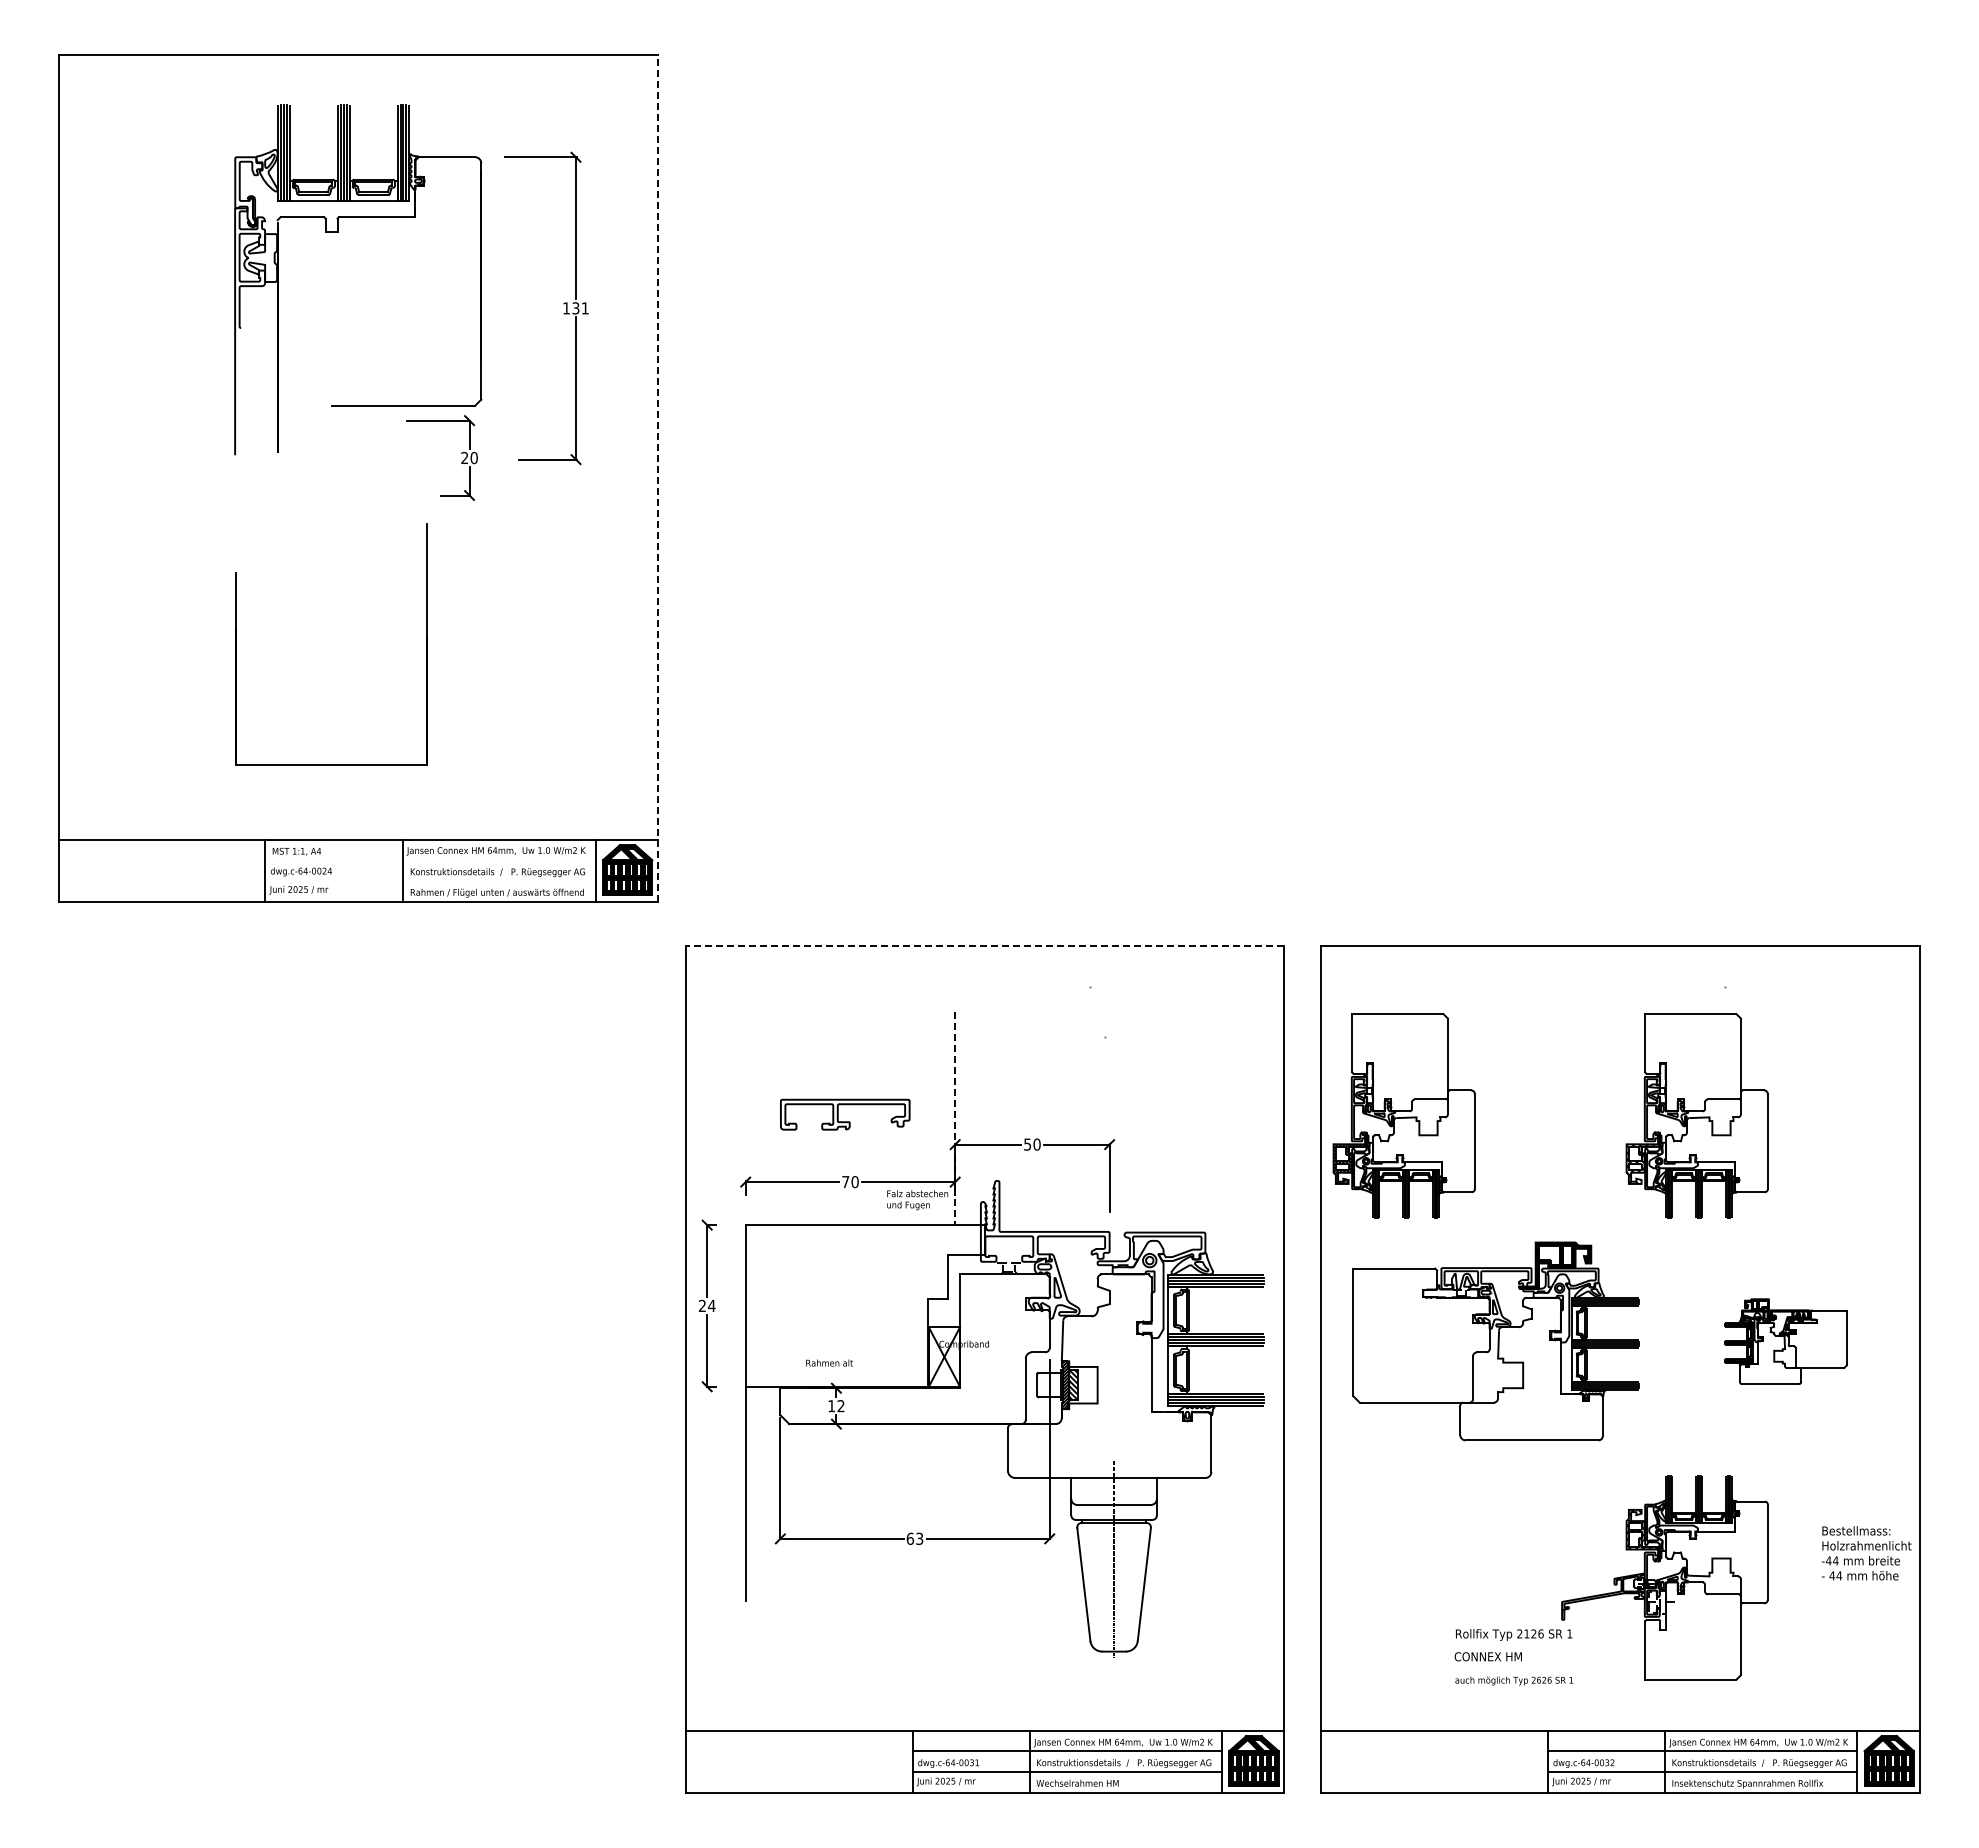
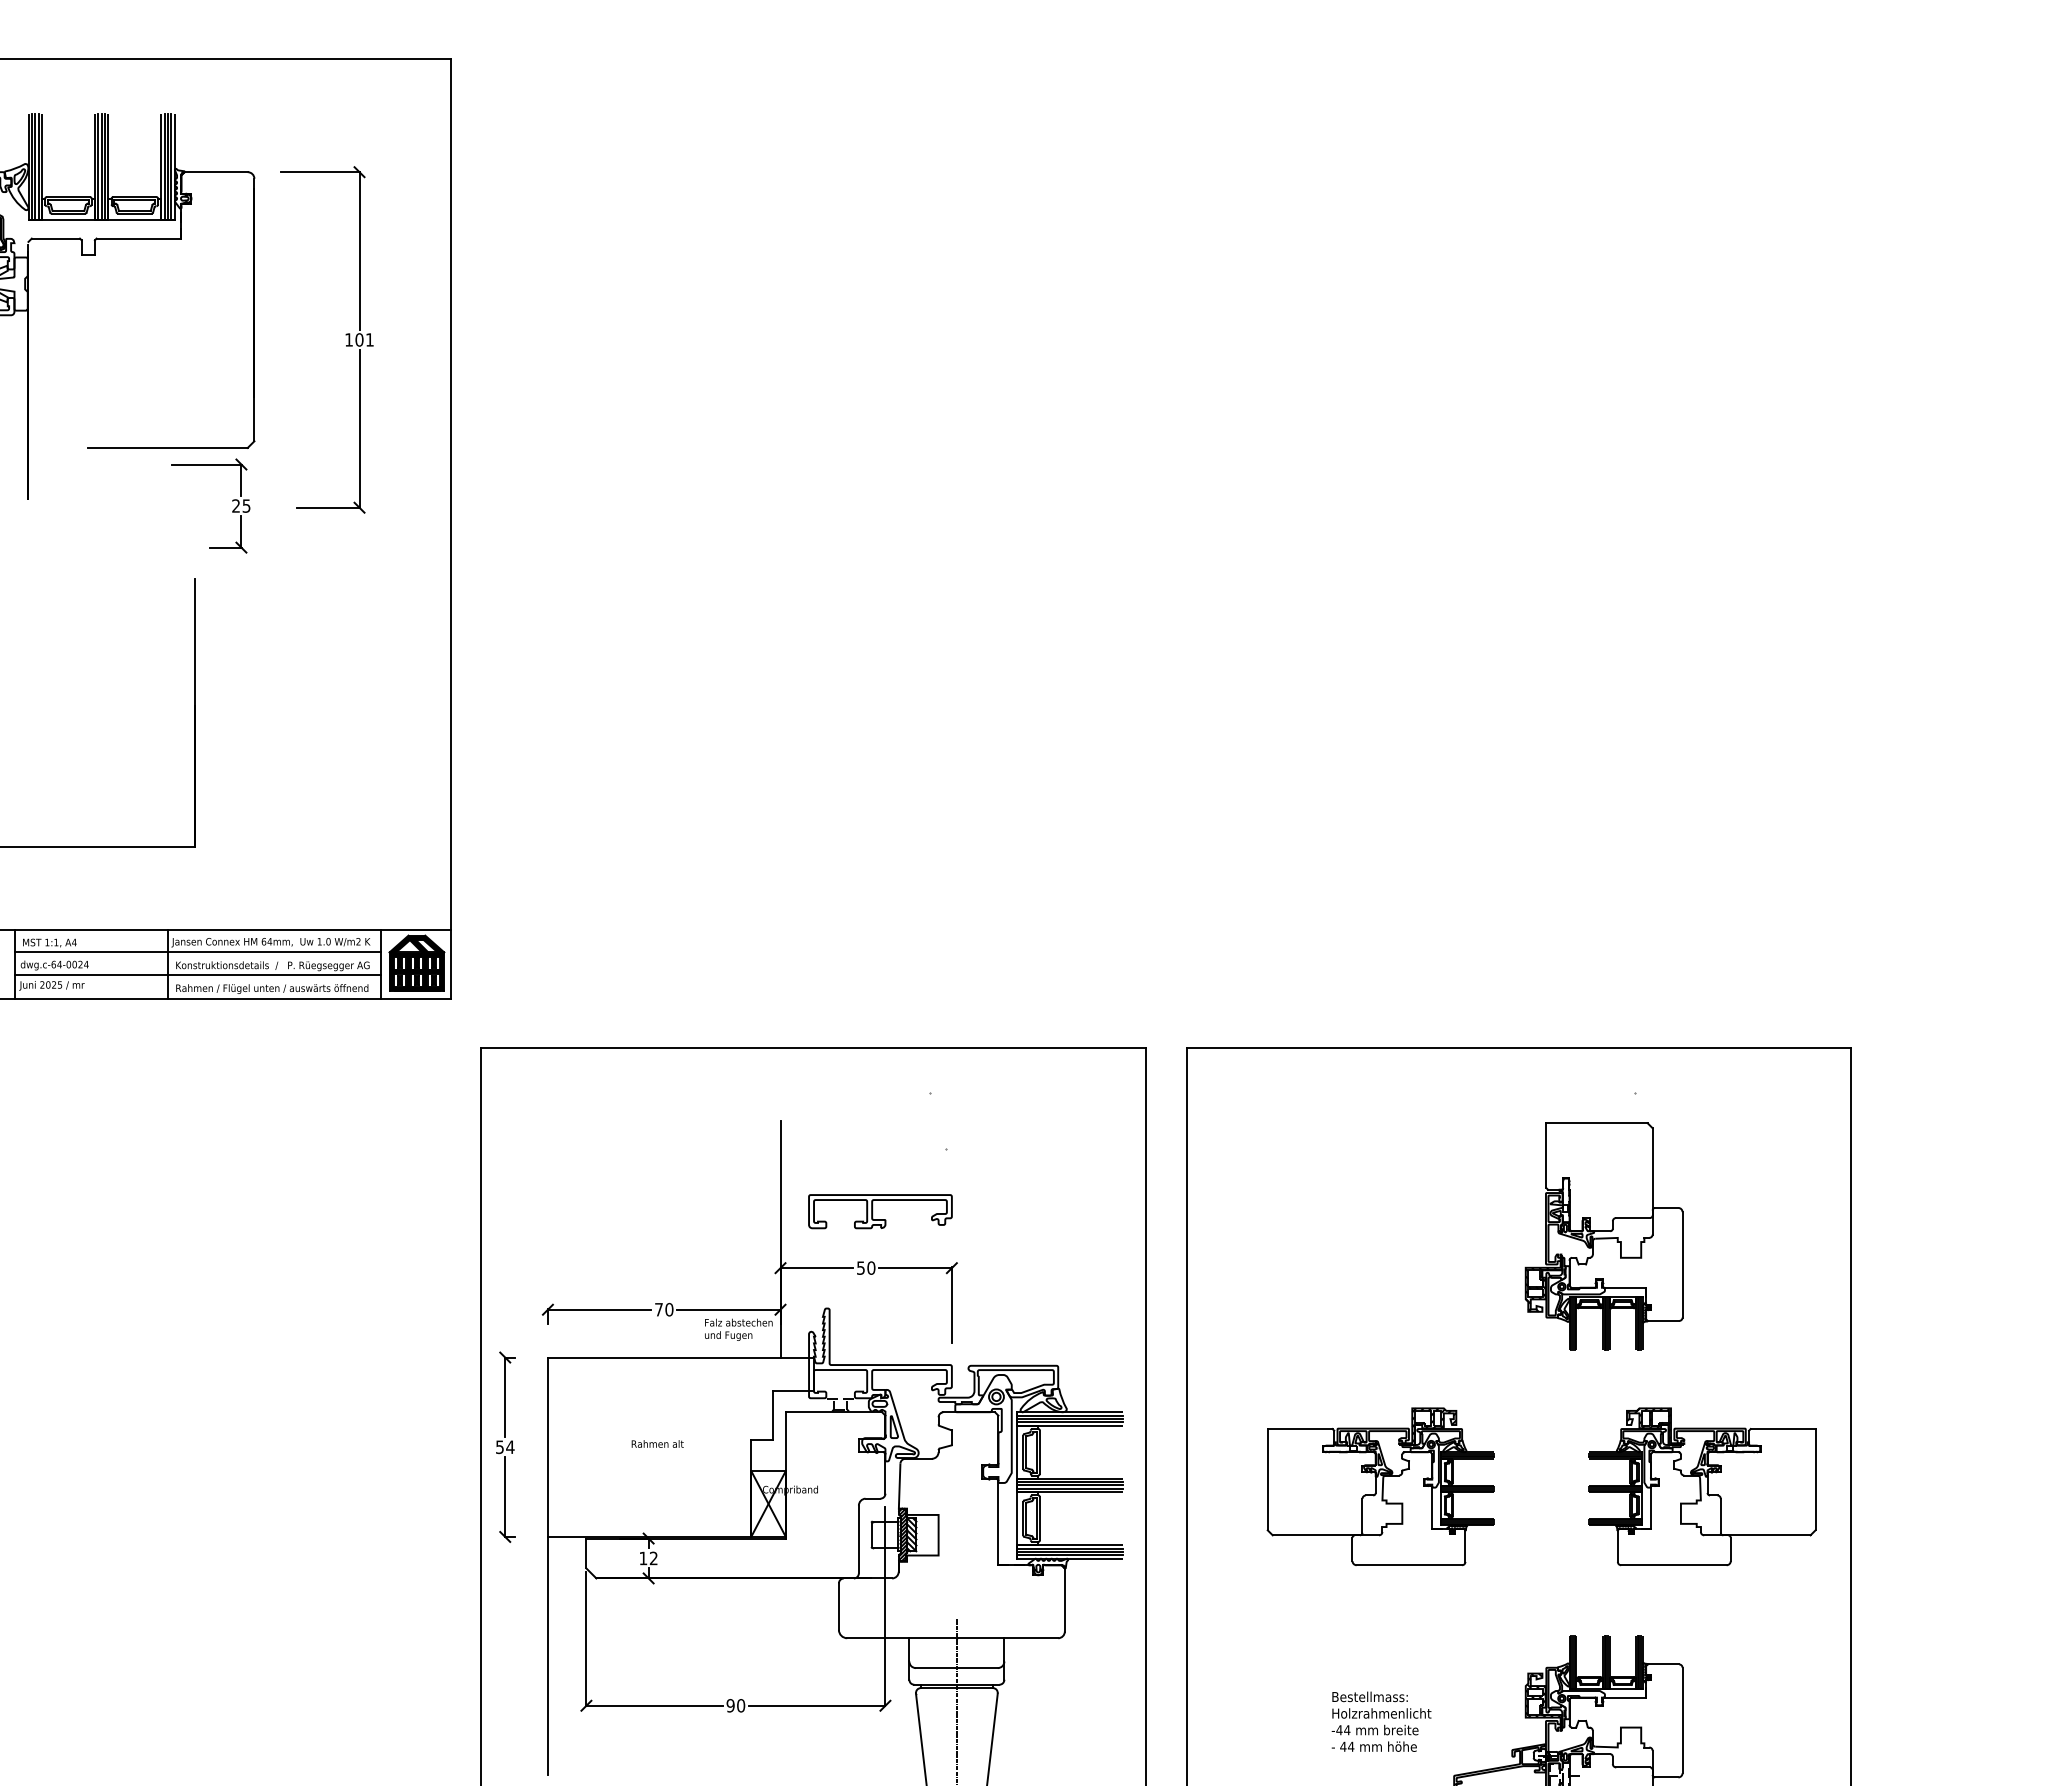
text: (575, 308) -> (359, 340), 131 -> 101
text: (473, 457) -> (245, 505), 20 -> 25
line: (658, 478) -> (451, 528), dashed -> solid
line: (430, 860) -> (198, 952), added
line: (430, 880) -> (198, 974), added
line: (984, 946) -> (813, 1048), dashed -> solid
part: (838, 1114) -> (872, 1211), moved
part: (1403, 1115) -> (1278, 1235), removed
line: (955, 1119) -> (780, 1240), dashed -> solid
text: (702, 1305) -> (499, 1446), 24 -> 54
part: (1495, 1341) -> (1380, 1486), size x0.71
part: (1785, 1341) -> (1702, 1486), size x1.67
text: (829, 1362) -> (657, 1443), moved
text: (914, 1538) -> (735, 1705), 63 -> 90
text: (1866, 1553) -> (1381, 1722), moved

